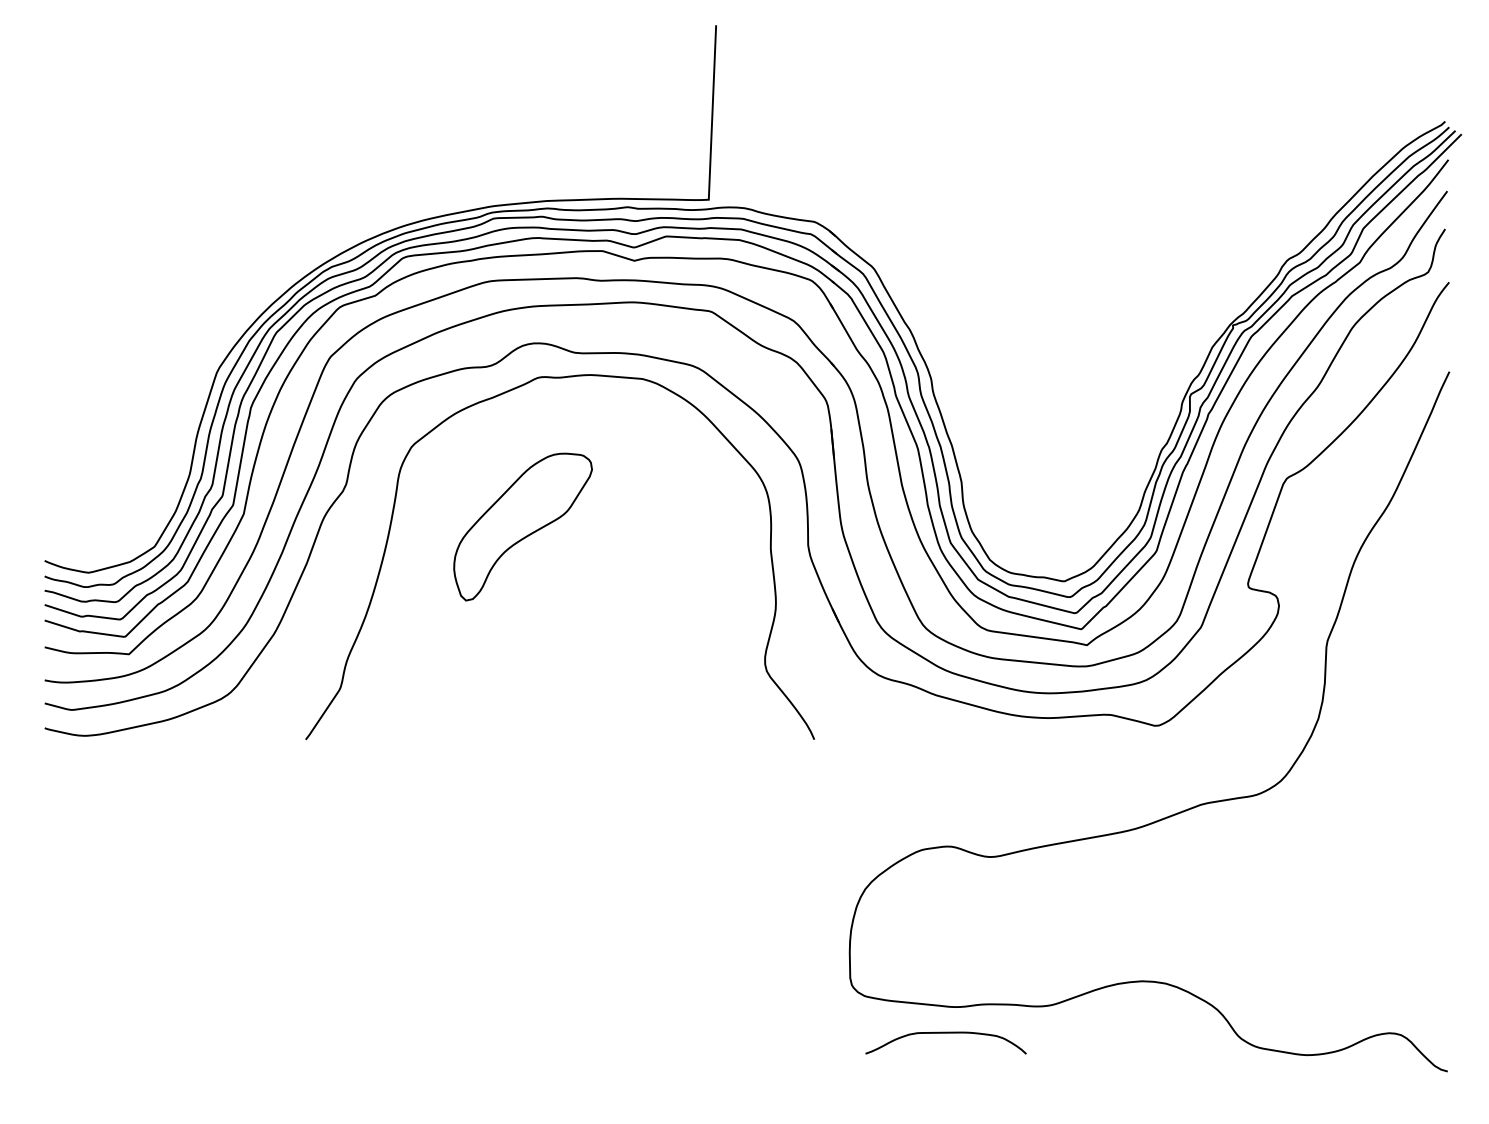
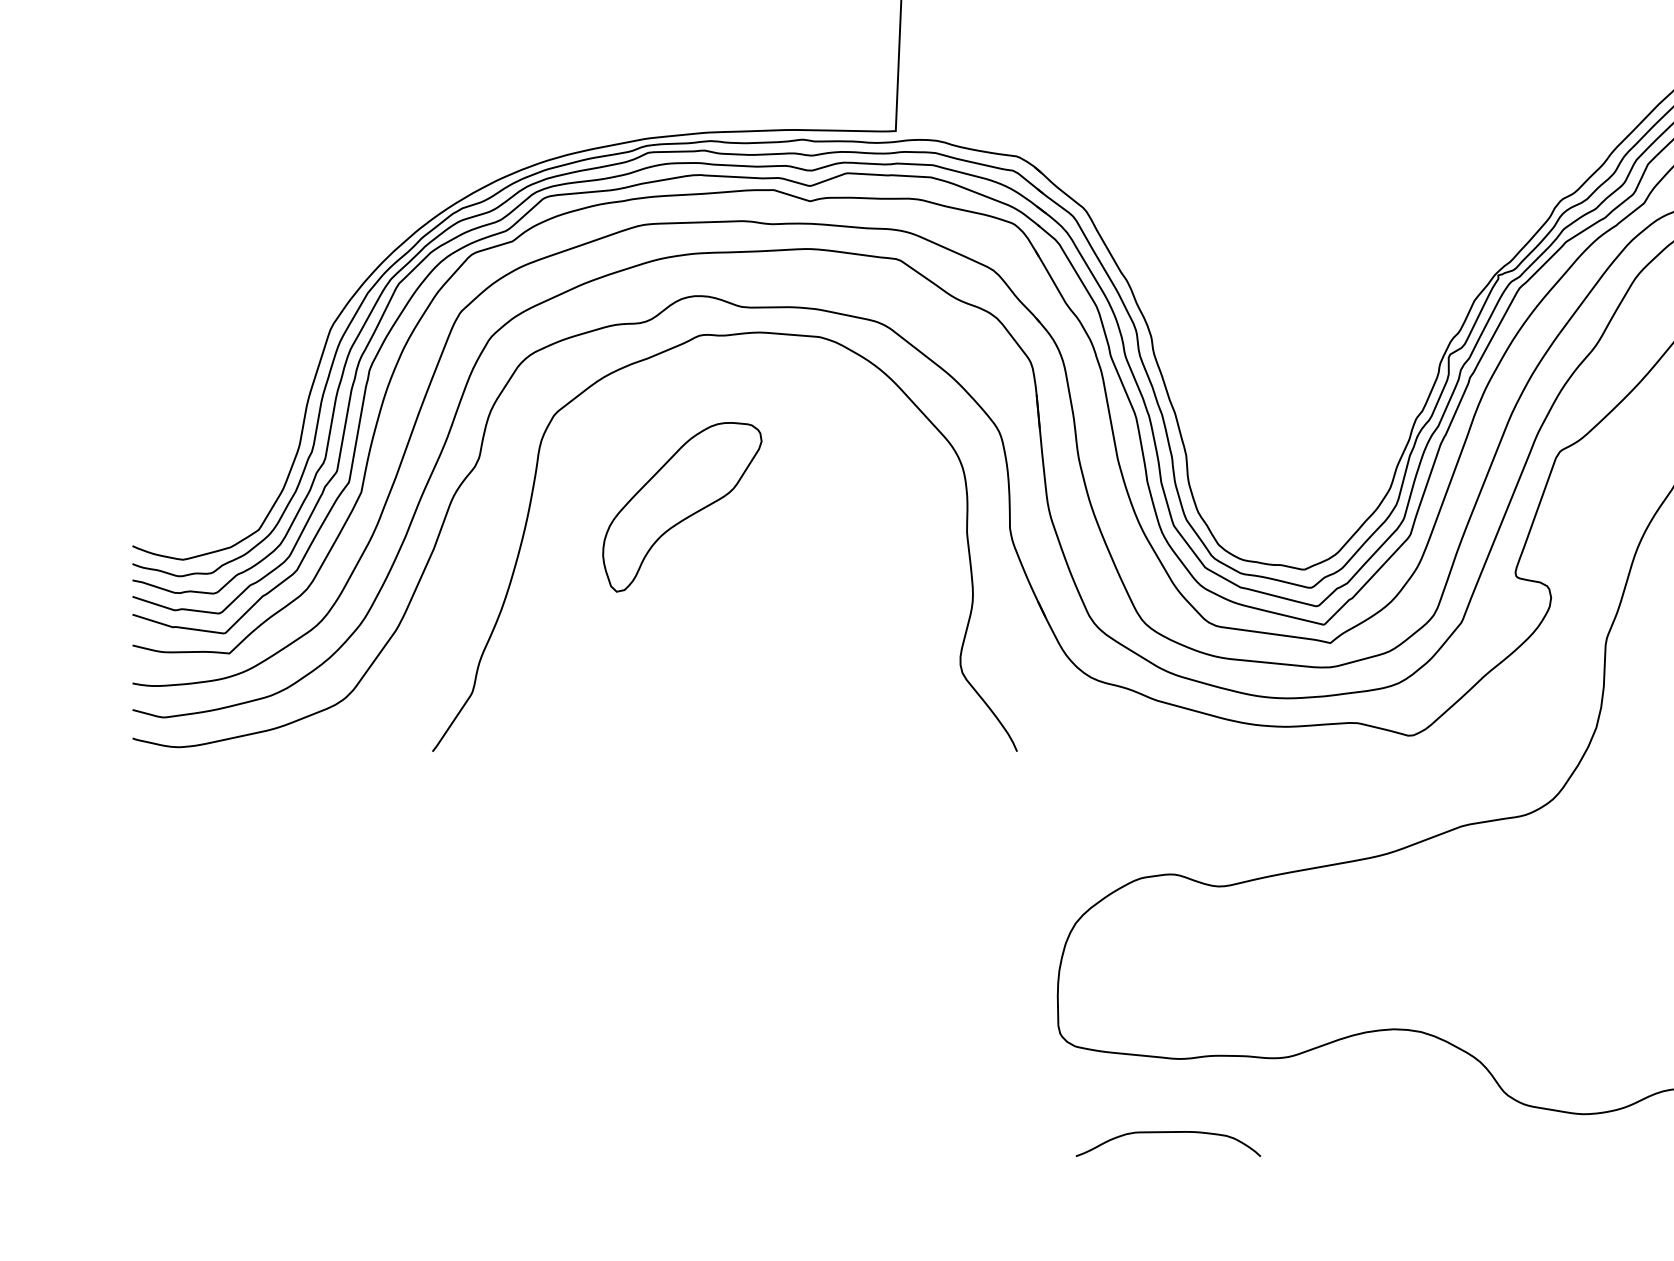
curve: (945, 1033) -> (1167, 1132), moved

